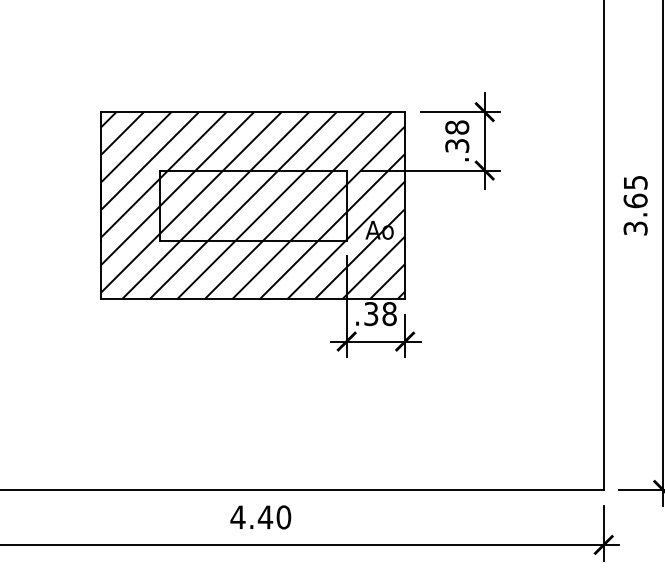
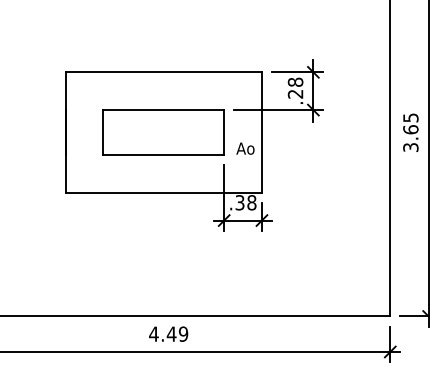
text: (457, 144) -> (295, 93), .38 -> .28
hatch: (252, 205) -> (163, 132), removed
text: (283, 516) -> (183, 333), 4.40 -> 4.49

